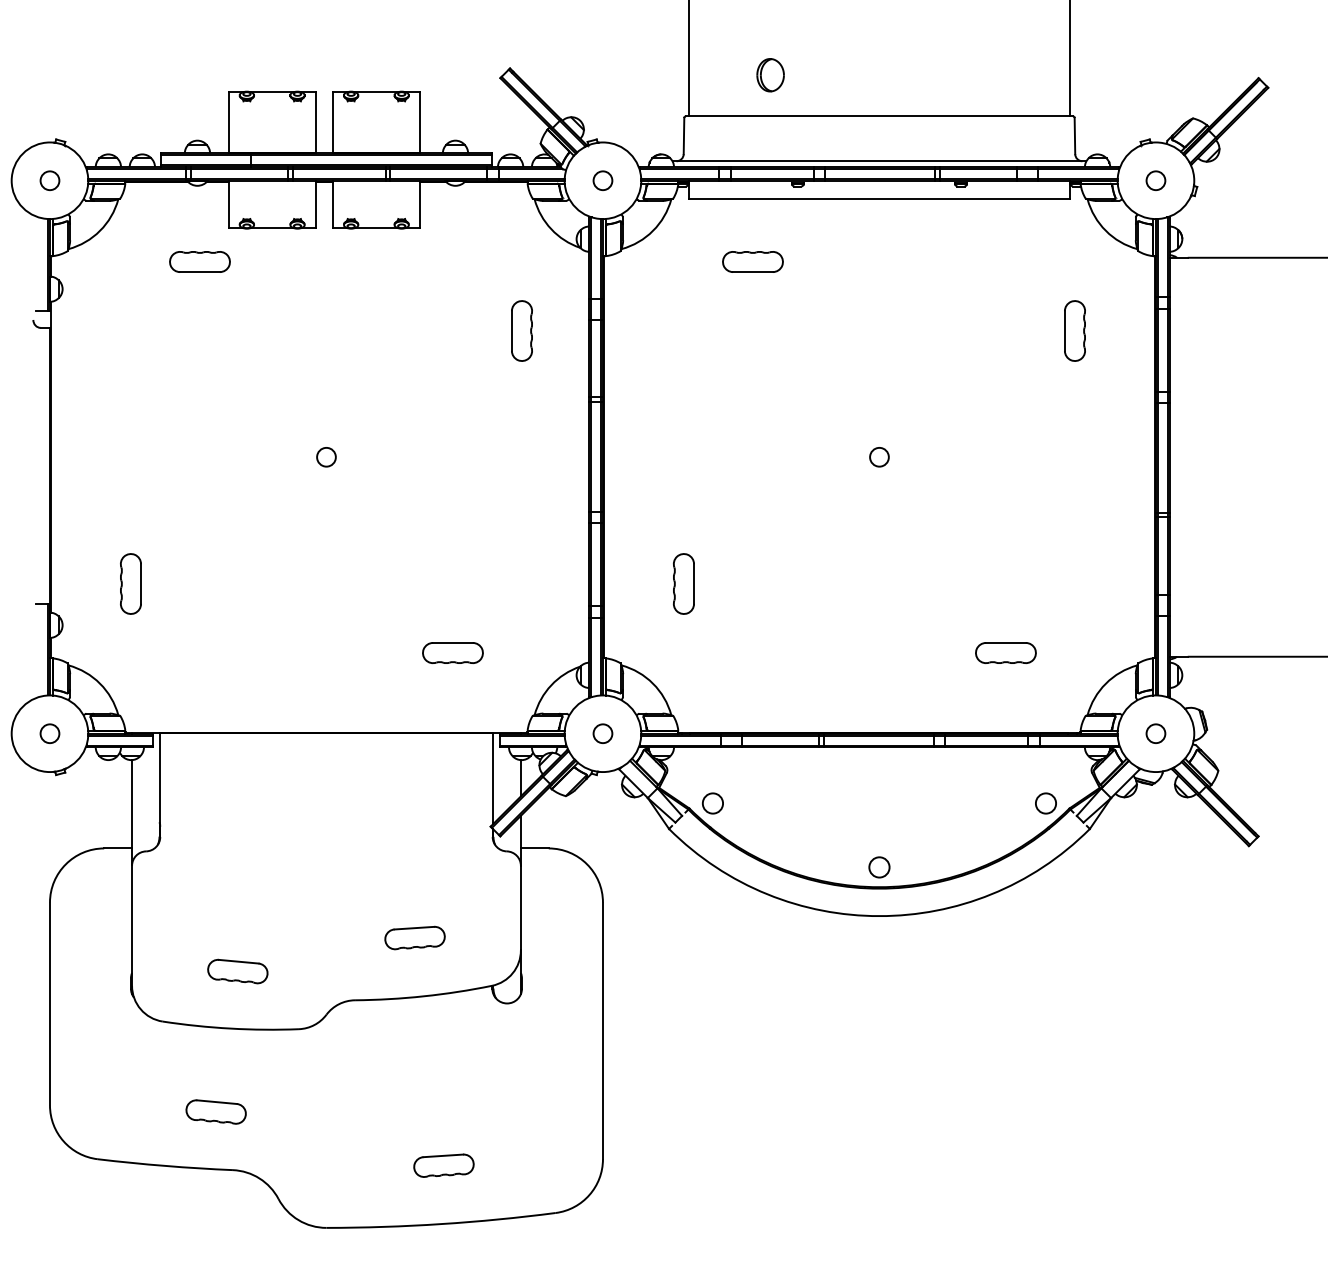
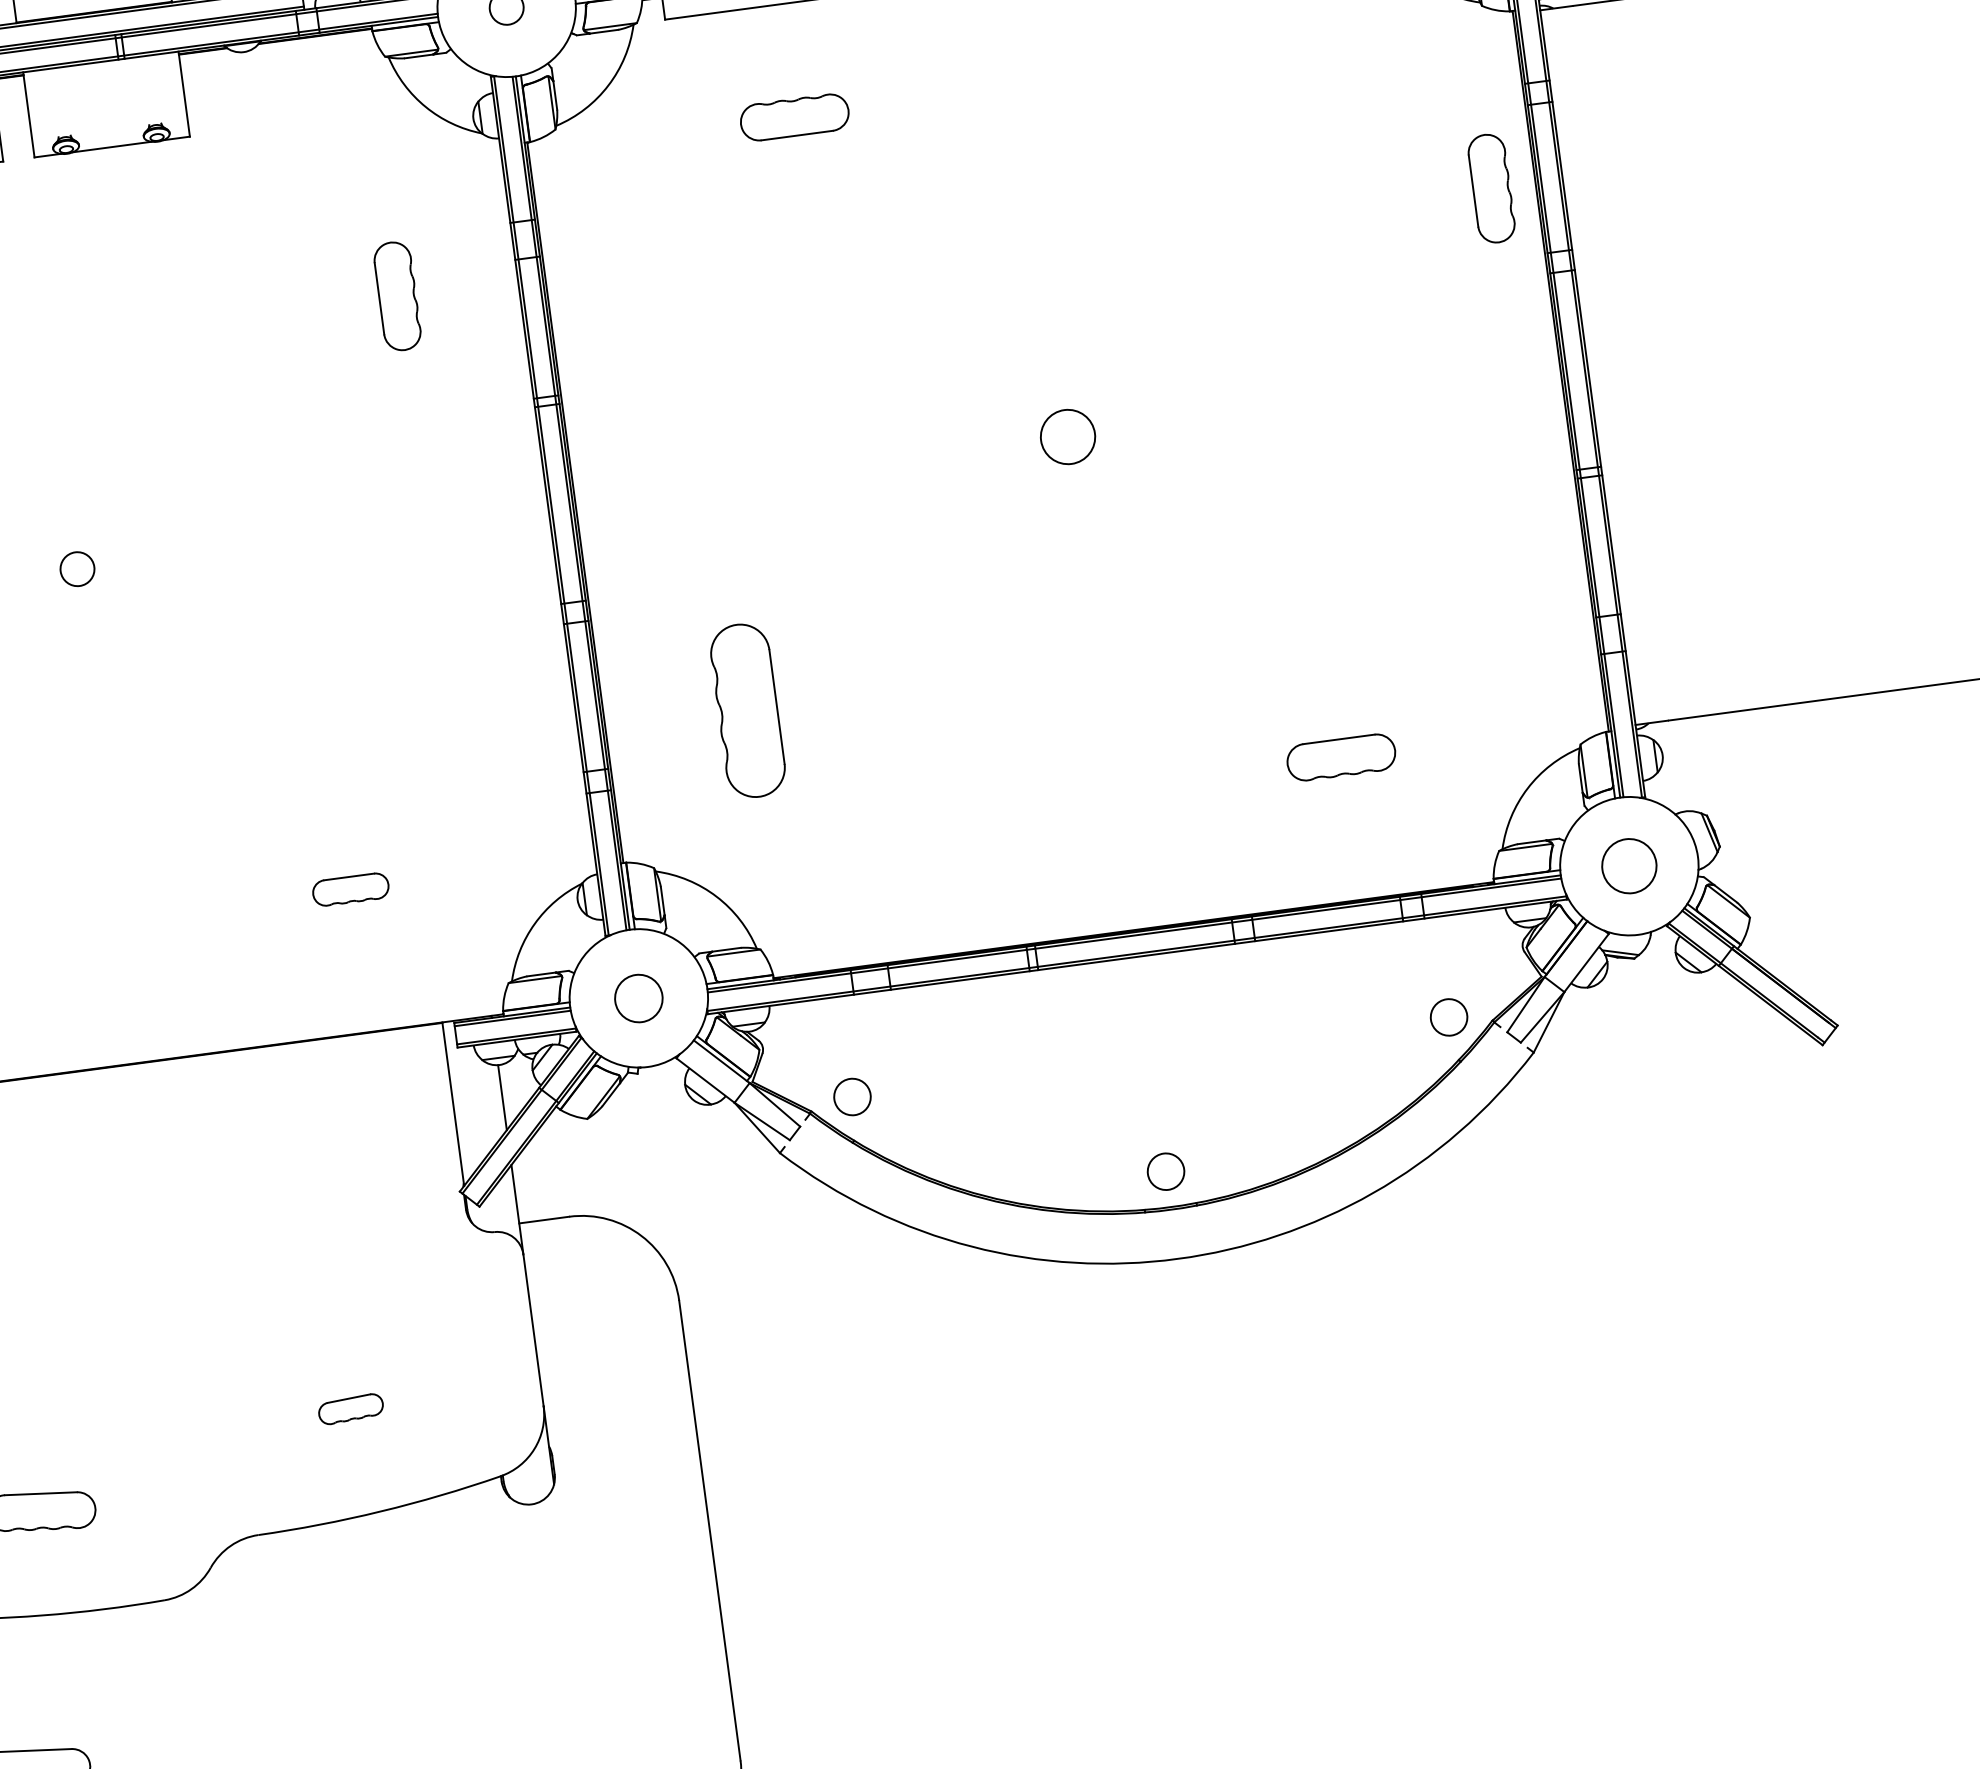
part: (1074, 330) -> (1490, 187), moved
circle: (879, 456) -> (1067, 435), size x1.6
part: (683, 583) -> (747, 709), size x1.6
part: (452, 652) -> (349, 888), size x0.7
circle: (602, 733) -> (637, 998), size x1.4
circle: (1155, 733) -> (1628, 865), size x1.6
part: (414, 937) -> (349, 1408), size x0.6

